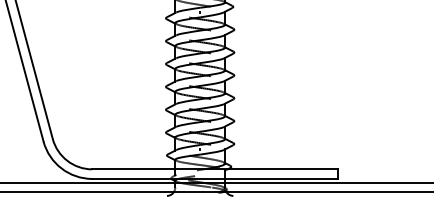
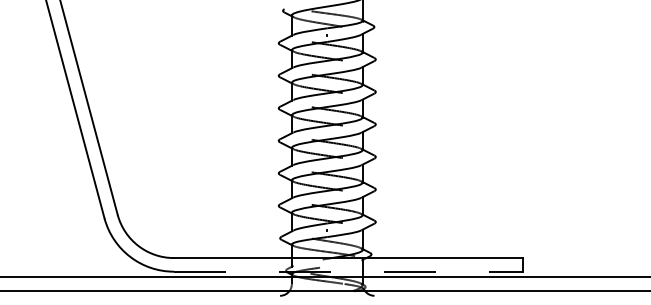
line: (215, 178) -> (348, 271), solid -> dashed

